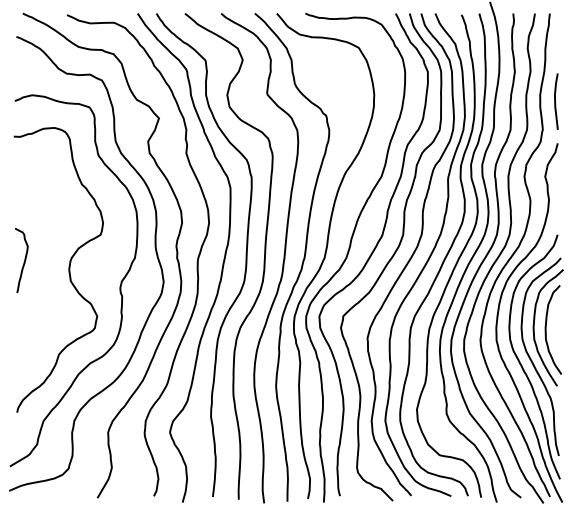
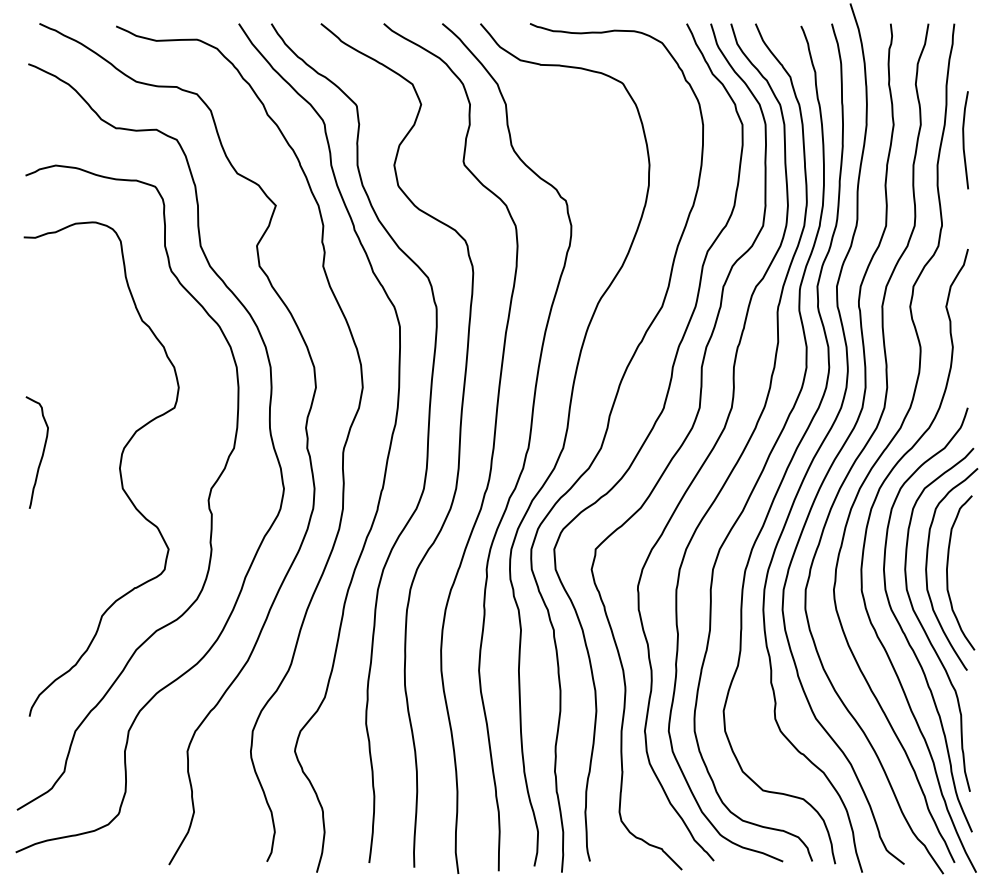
line: (555, 101) -> (964, 139), moved

